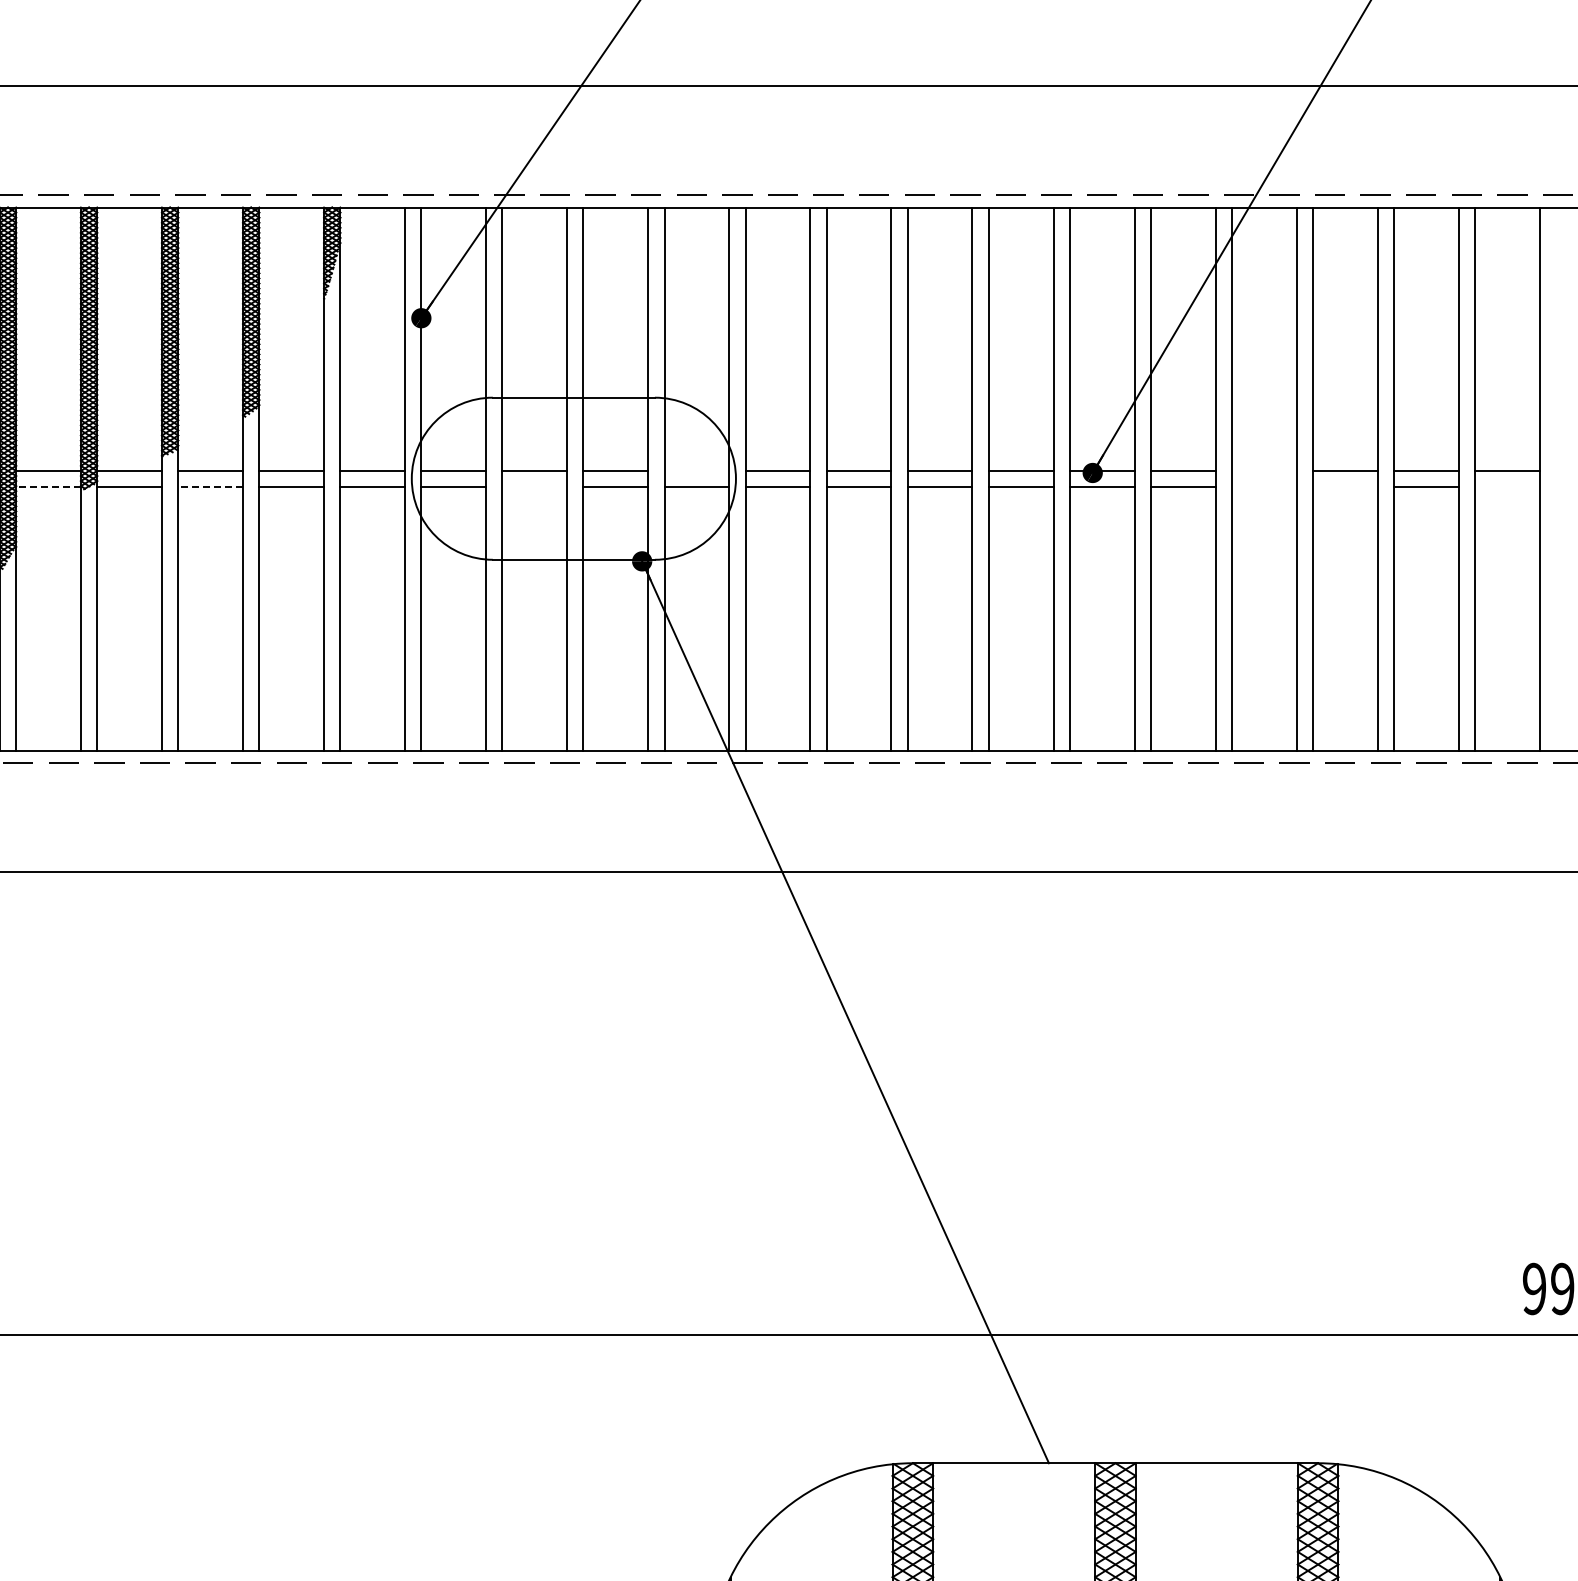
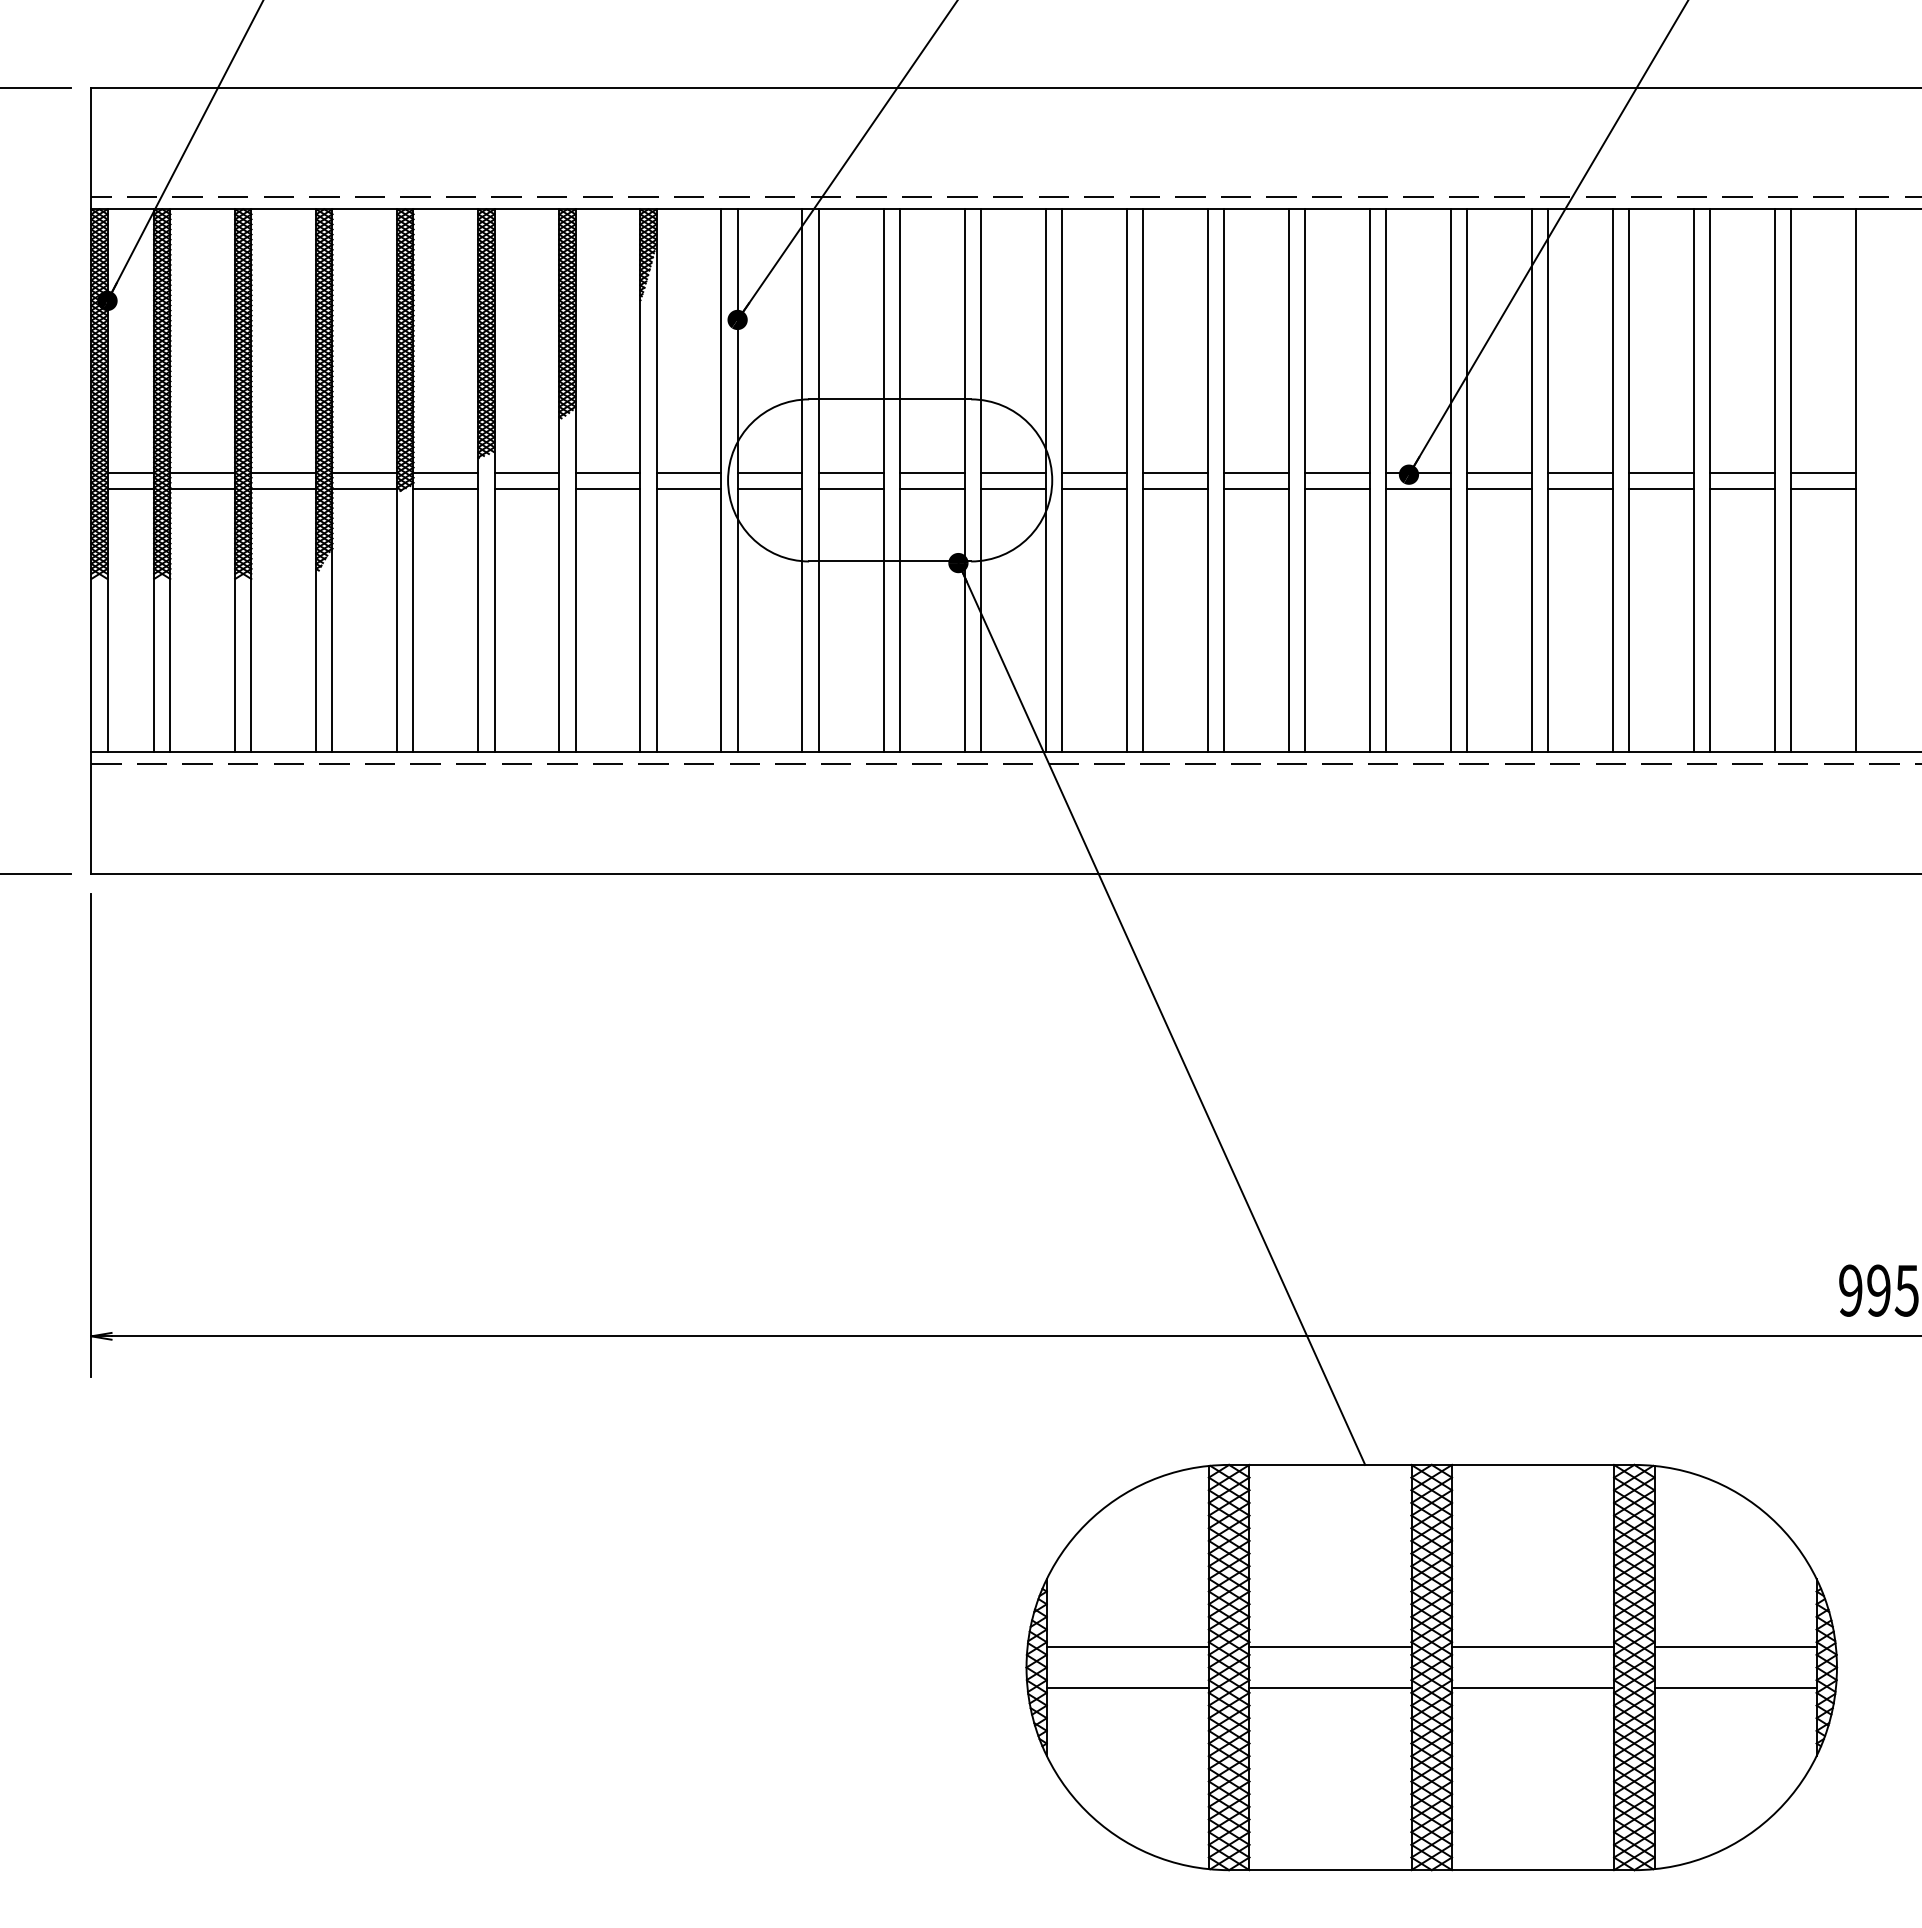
line: (696, 470) -> (1012, 472), added
line: (1264, 470) -> (1580, 472), added
line: (48, 486) -> (364, 488), dashed -> solid
line: (210, 486) -> (526, 488), dashed -> solid
line: (534, 486) -> (850, 488), added
line: (1264, 486) -> (1580, 488), added
line: (1345, 486) -> (1661, 488), added
line: (1507, 486) -> (1823, 488), added

